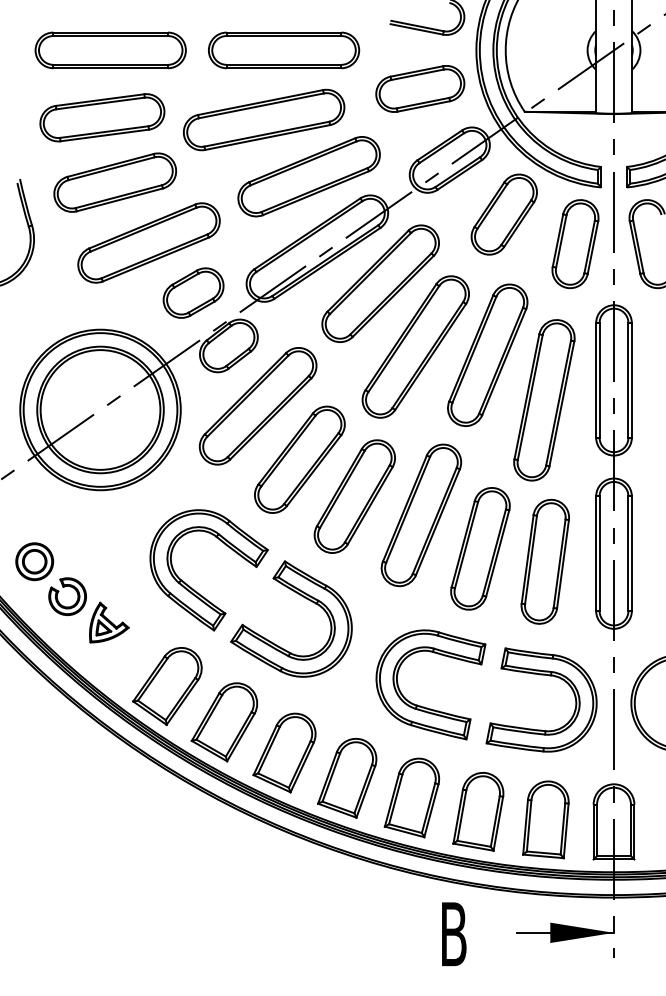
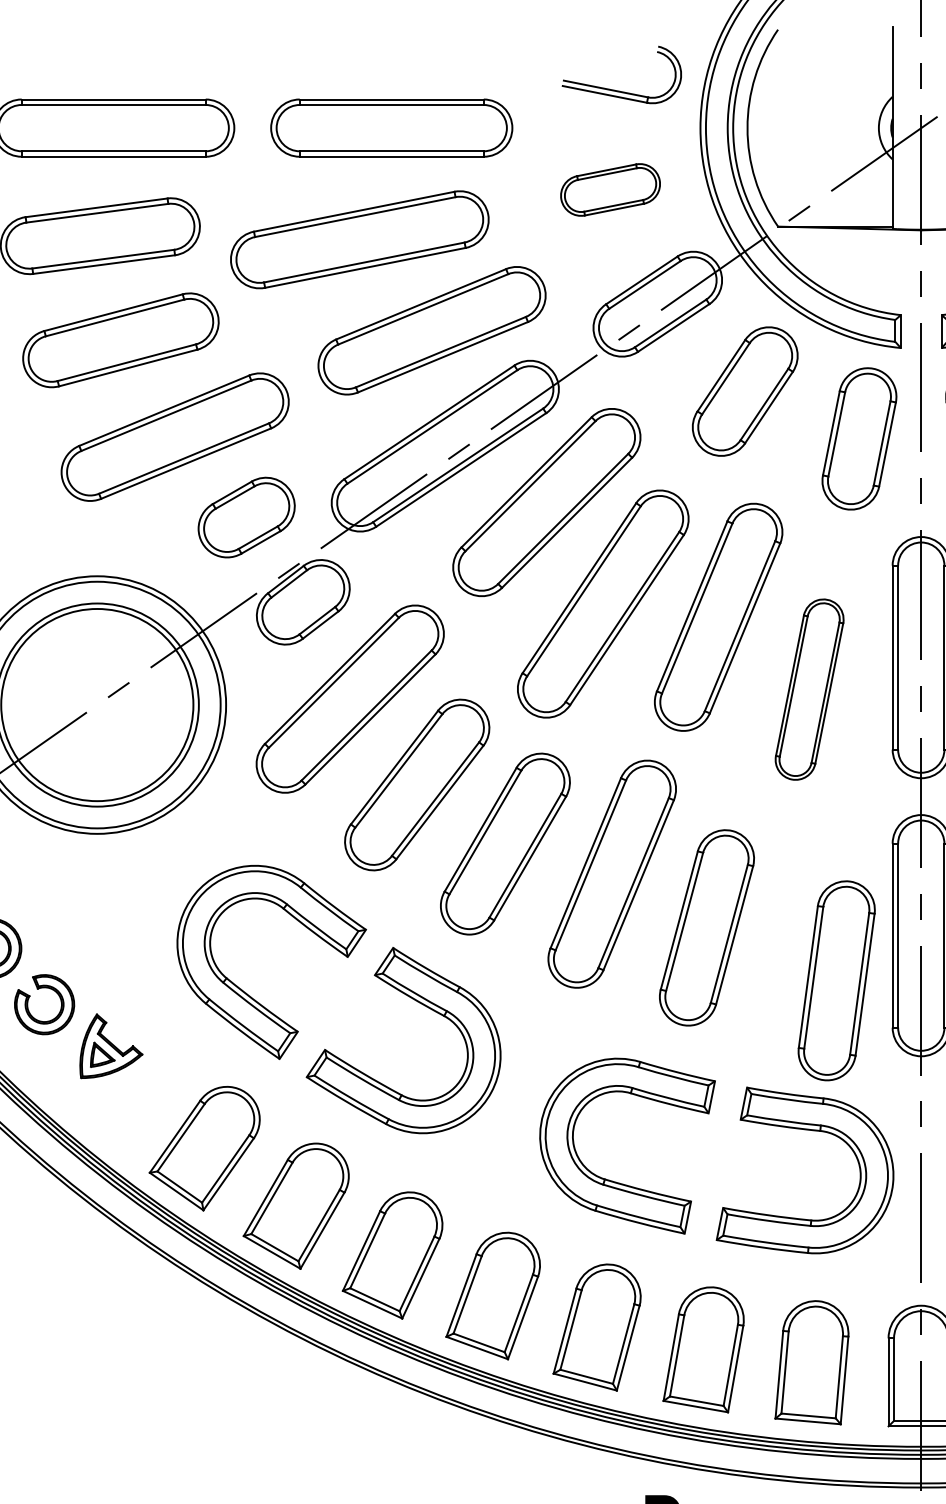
part: (420, 88) -> (610, 189), size x0.7
part: (544, 400) -> (809, 689), size x0.7
part: (544, 561) -> (835, 980), moved

